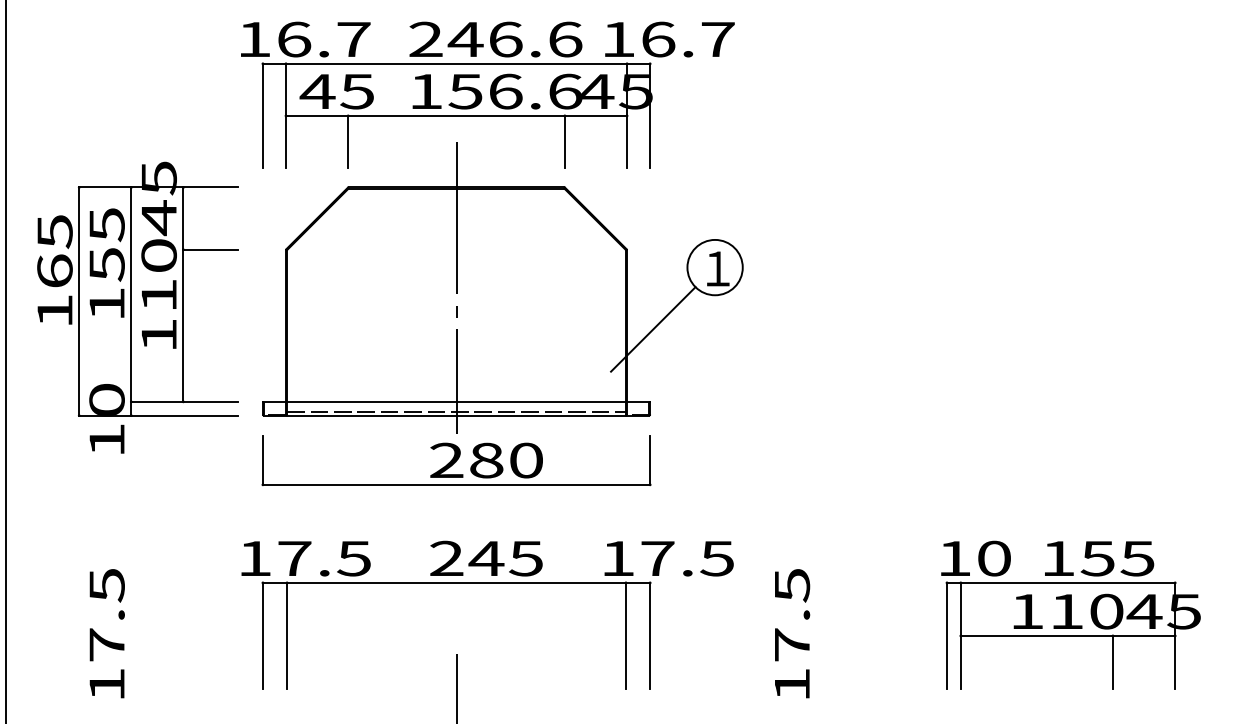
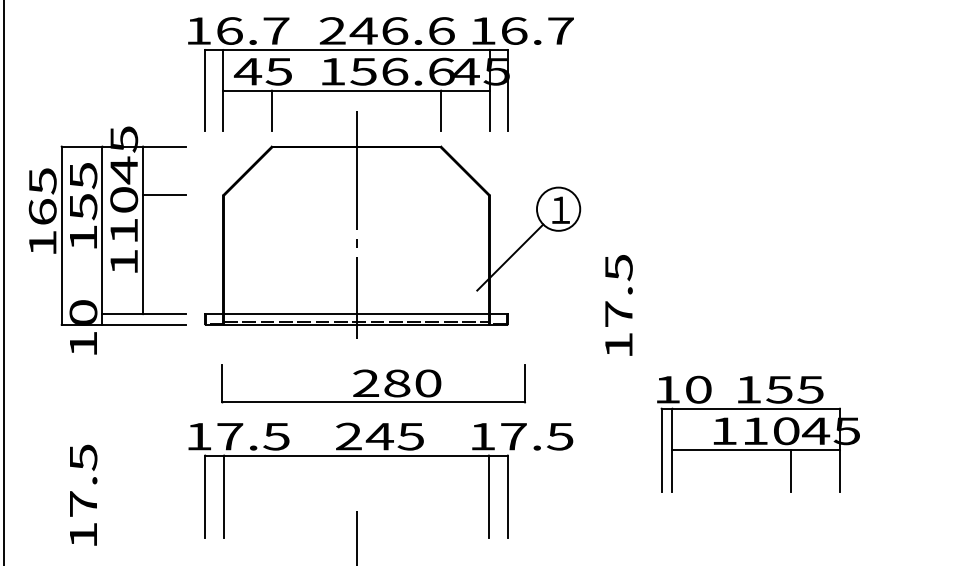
part: (456, 460) -> (373, 383), moved
part: (1070, 614) -> (758, 433), moved
text: (792, 633) -> (619, 305), moved

